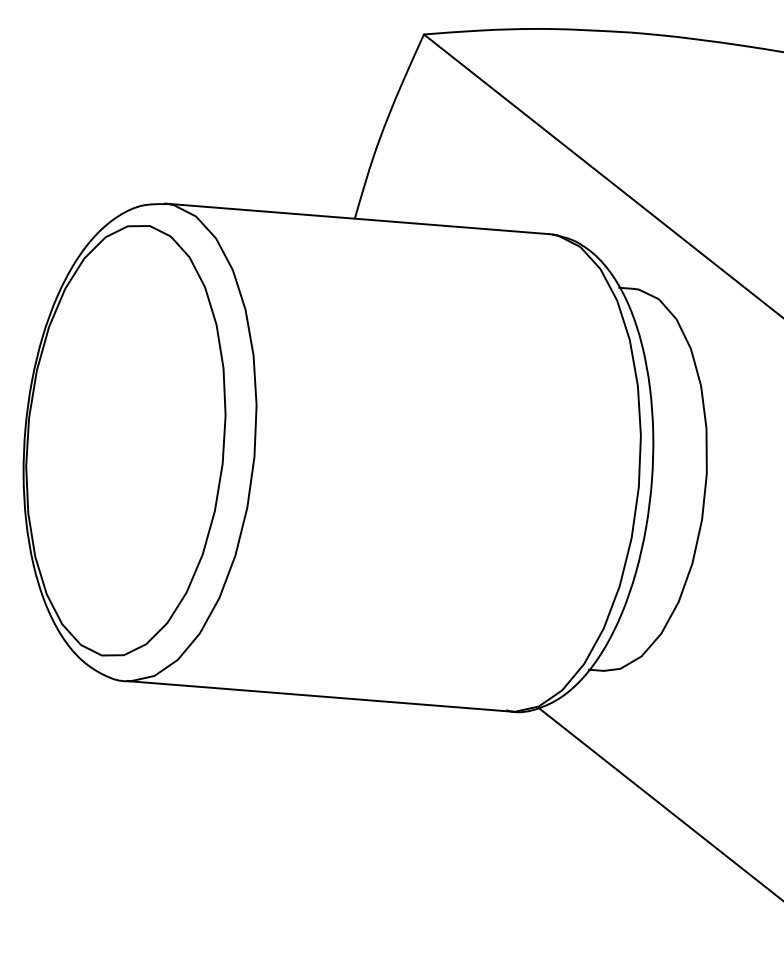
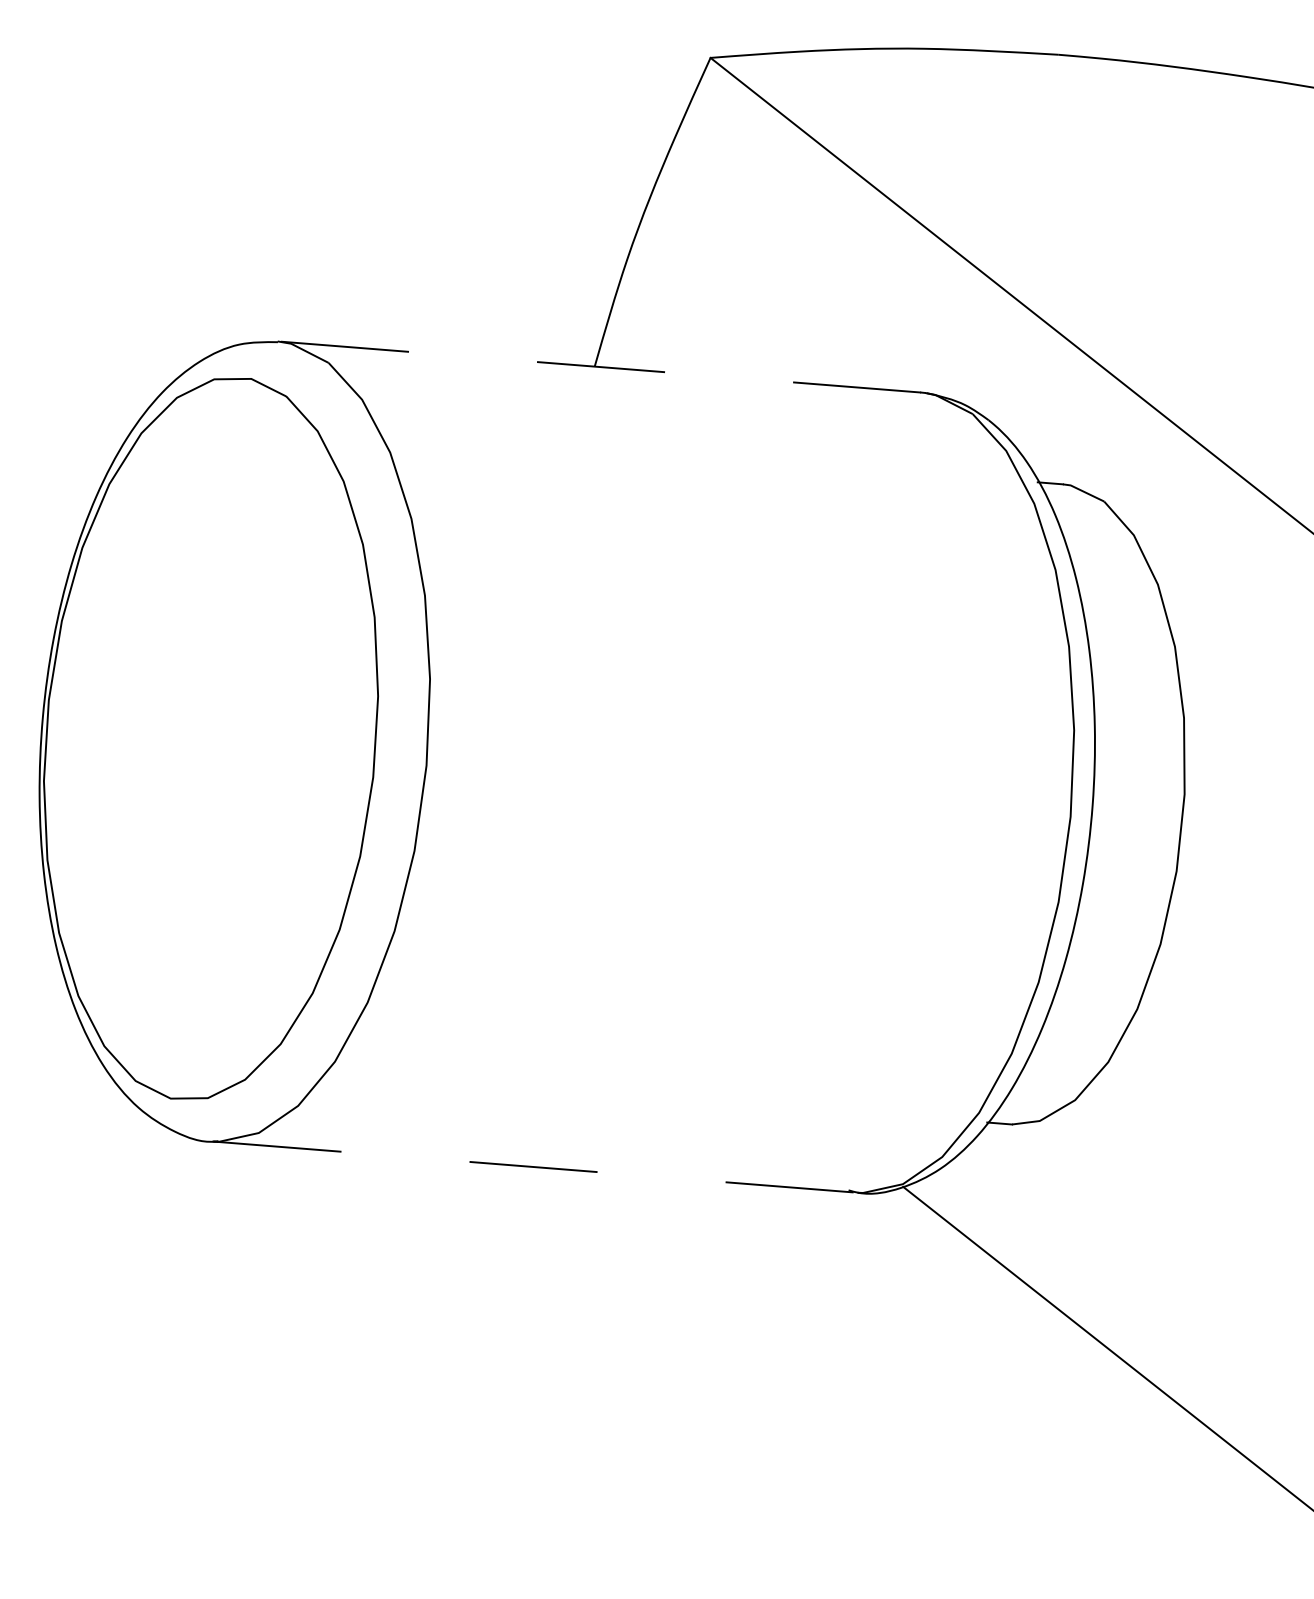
line: (357, 218) -> (599, 366), solid -> dashed
line: (319, 696) -> (535, 1167), solid -> dashed

